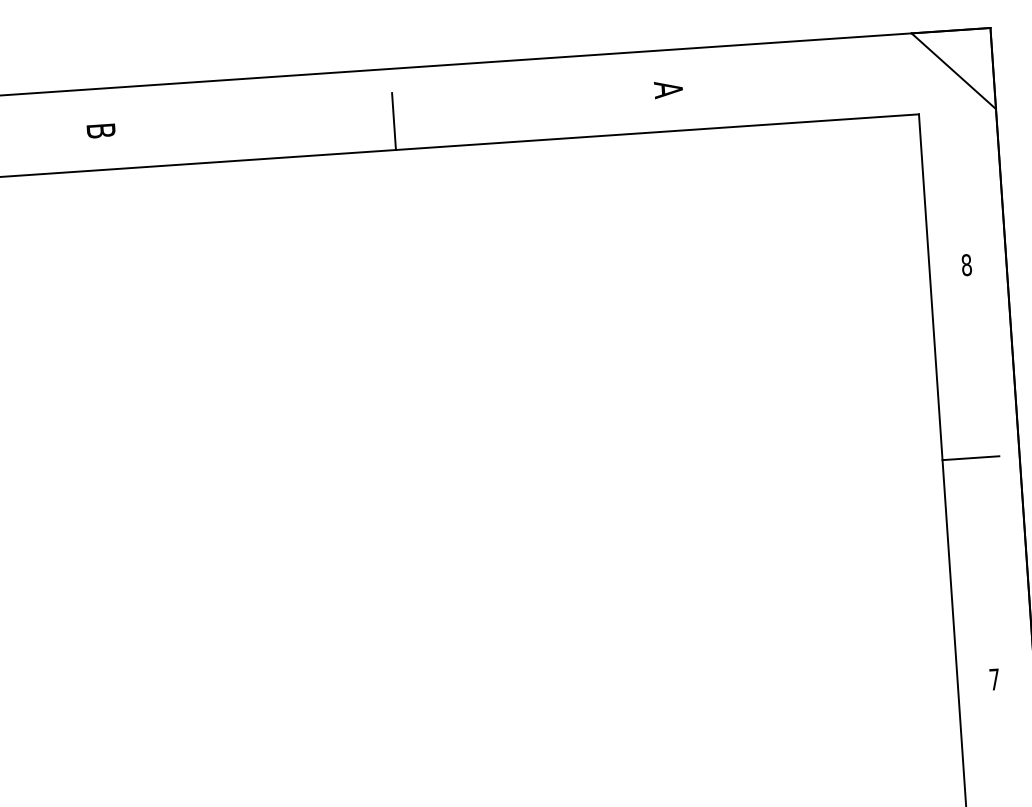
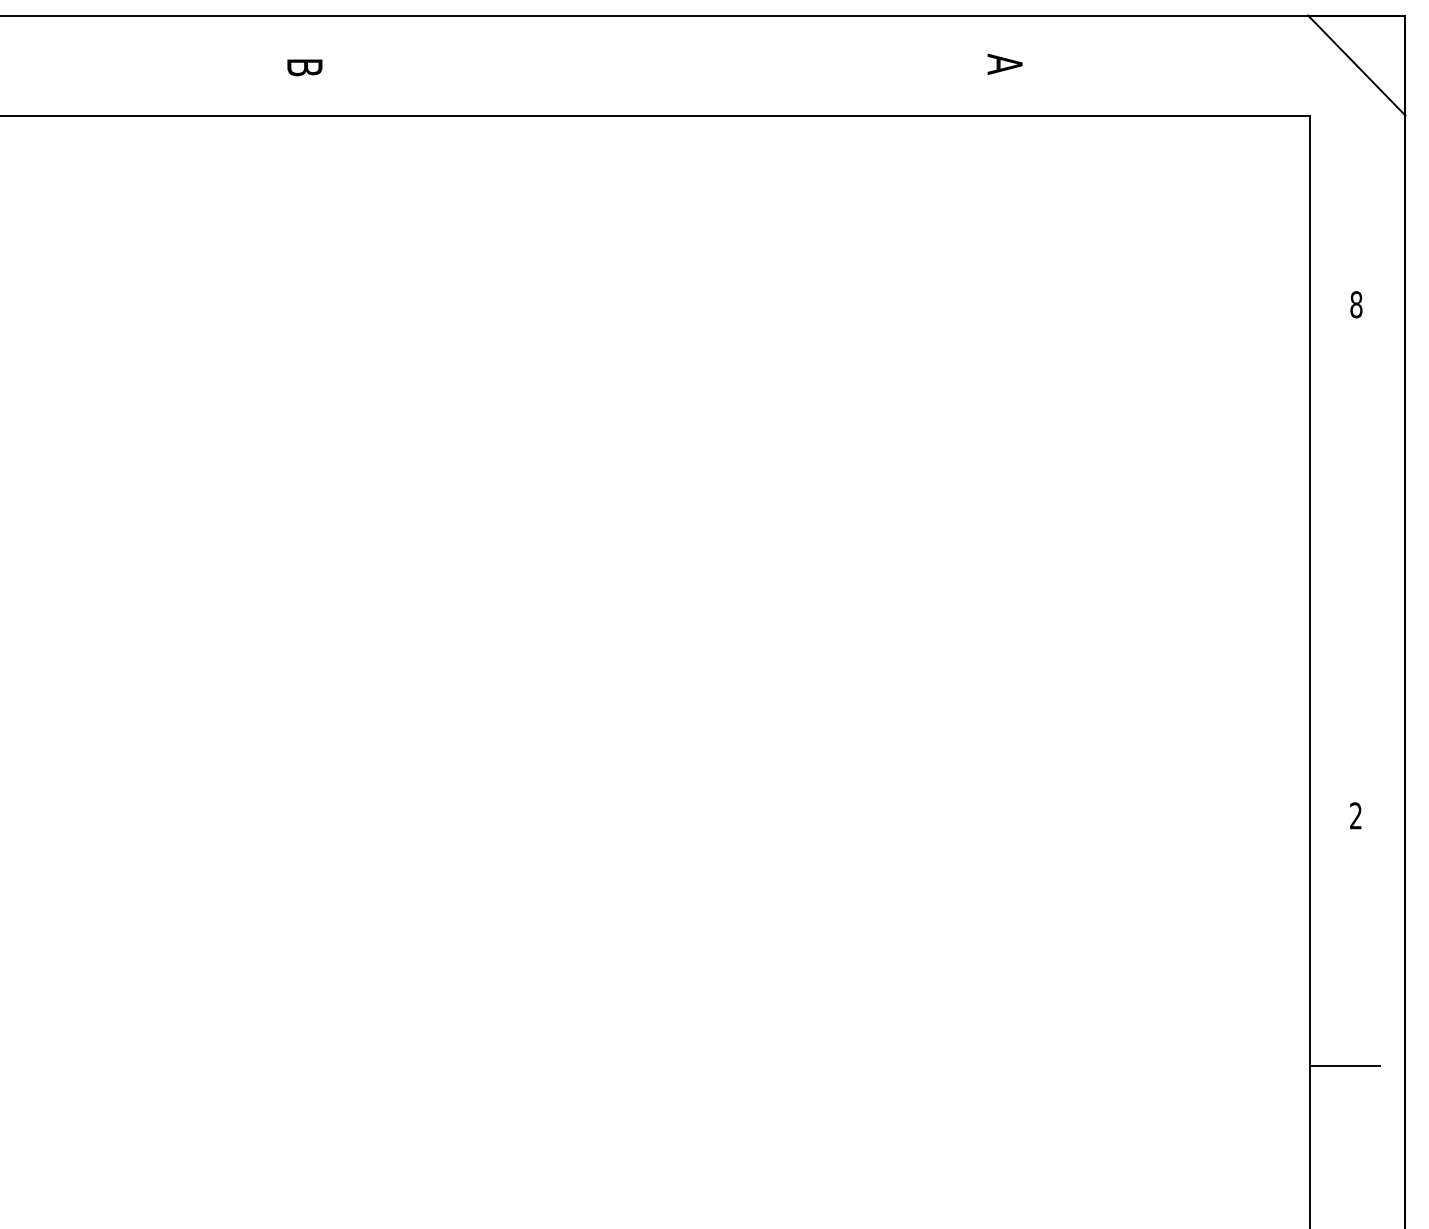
line: (394, 121) -> (665, 80), removed
line: (971, 458) -> (1345, 542), removed
text: (994, 679) -> (1355, 815), 7 -> 2

